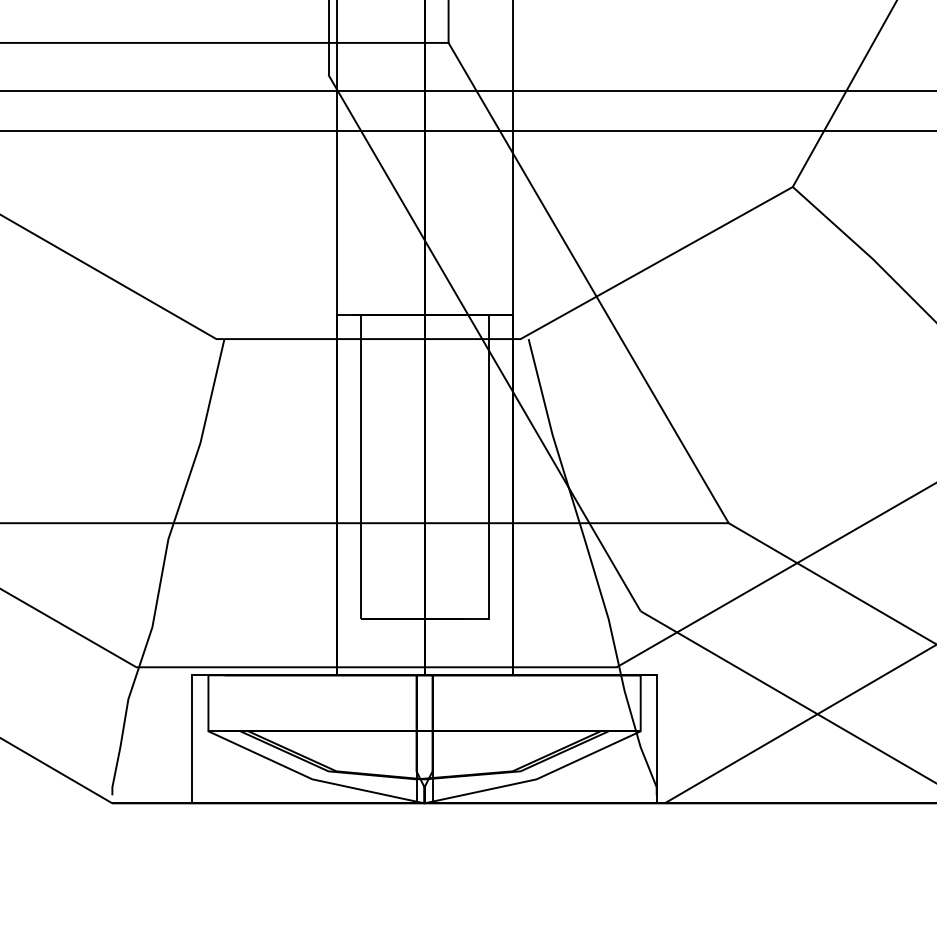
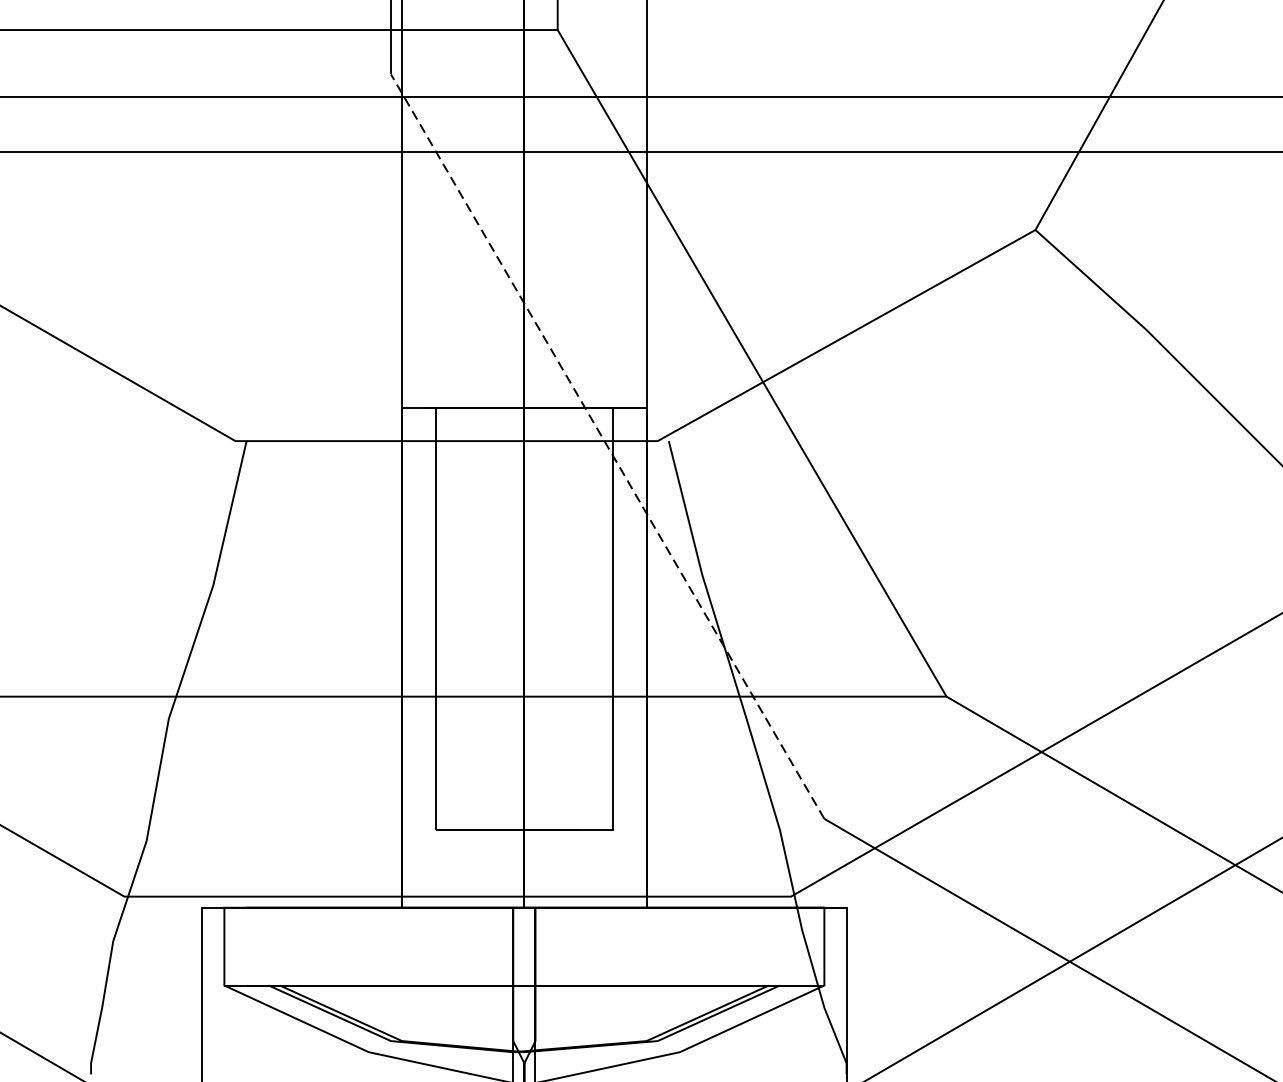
line: (484, 342) -> (607, 445), solid -> dashed

